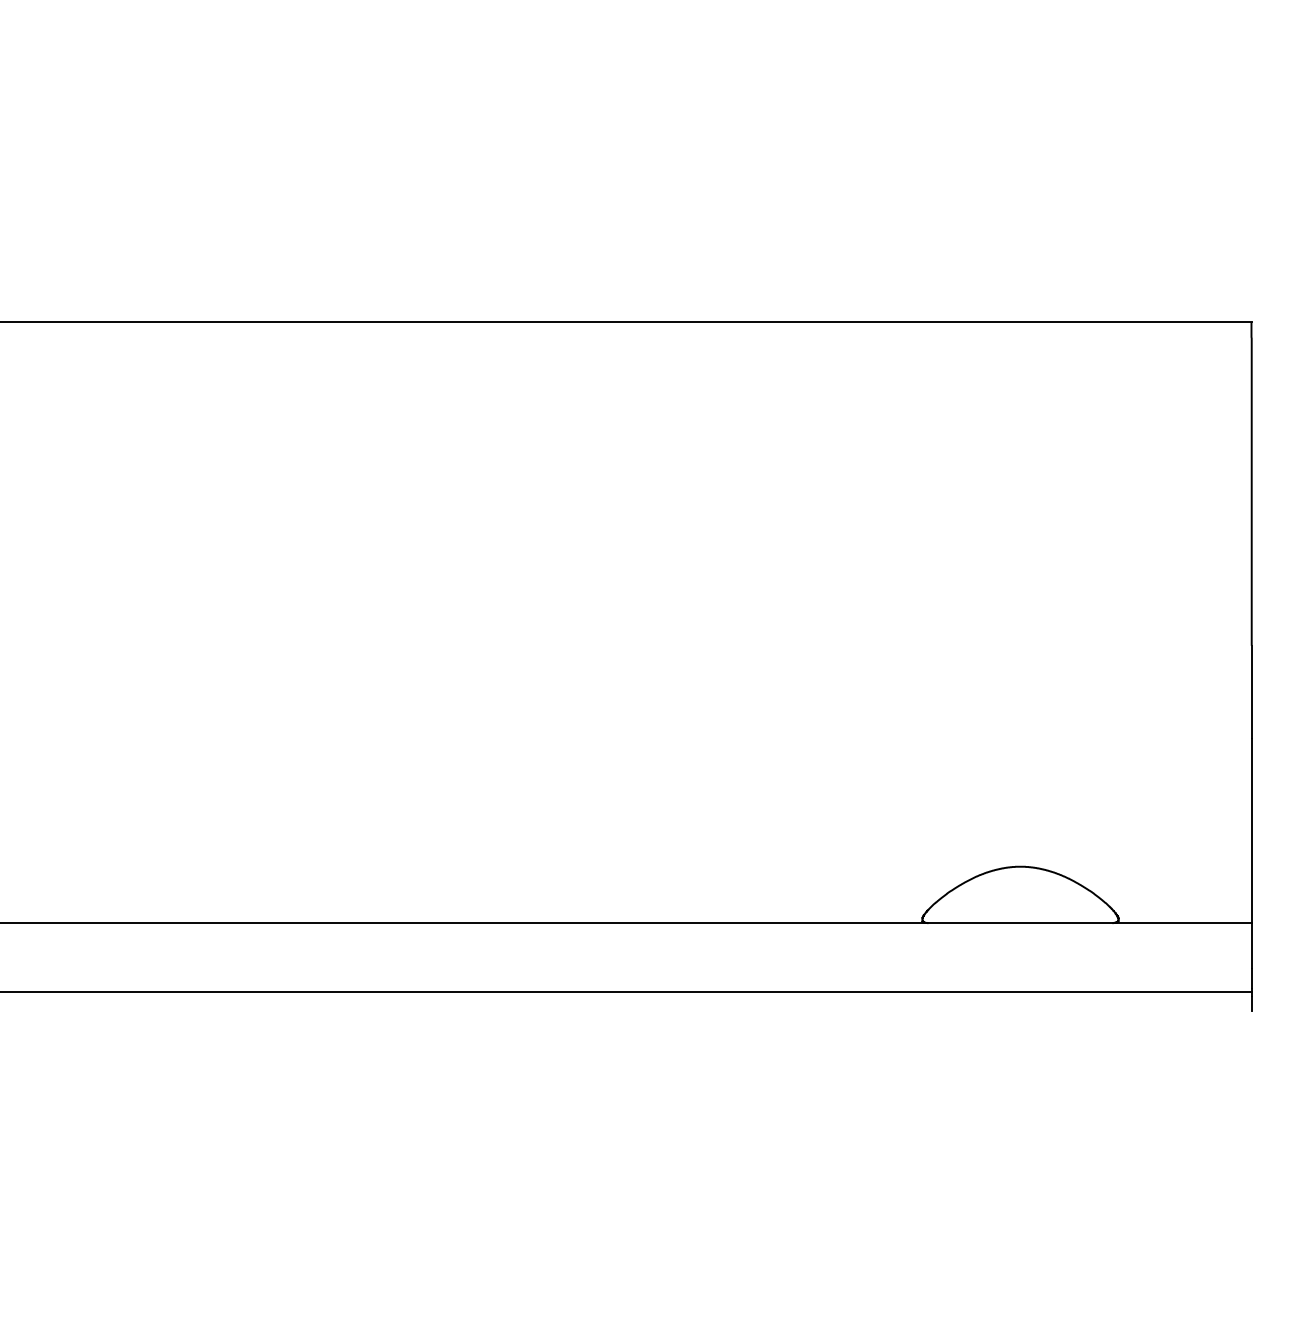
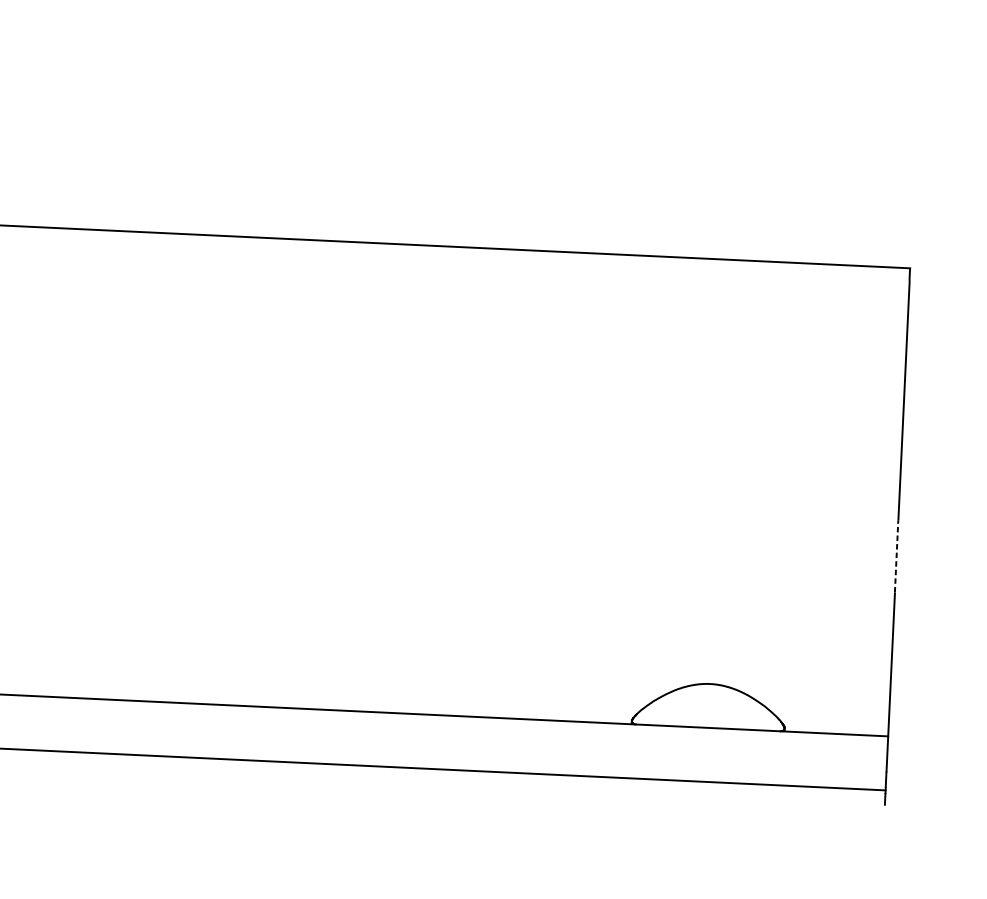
line: (1251, 691) -> (896, 556), solid -> dashed

